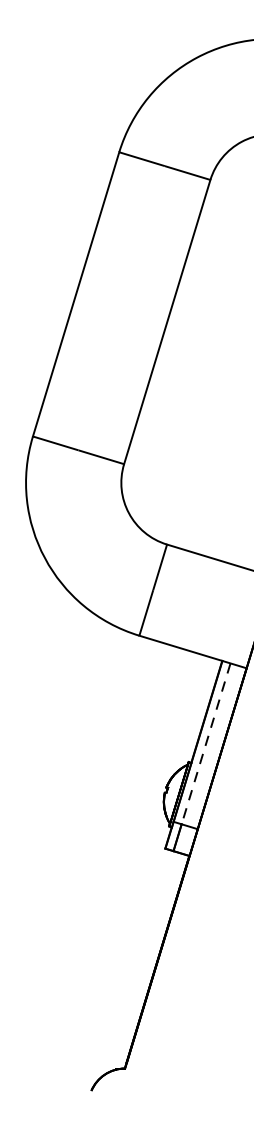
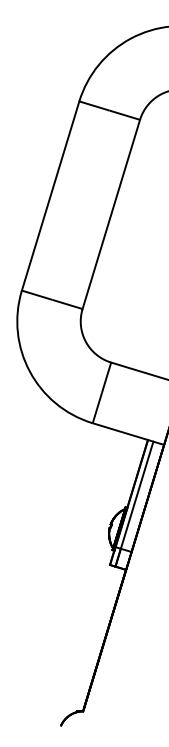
line: (206, 744) -> (137, 495), dashed -> solid

